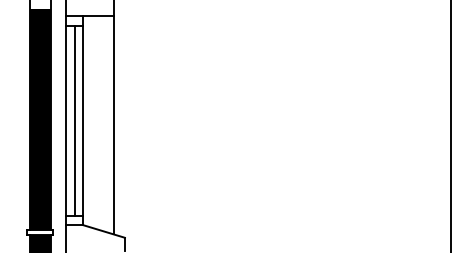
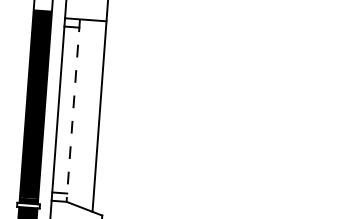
line: (74, 120) -> (65, 109), removed
line: (83, 120) -> (73, 110), solid -> dashed

